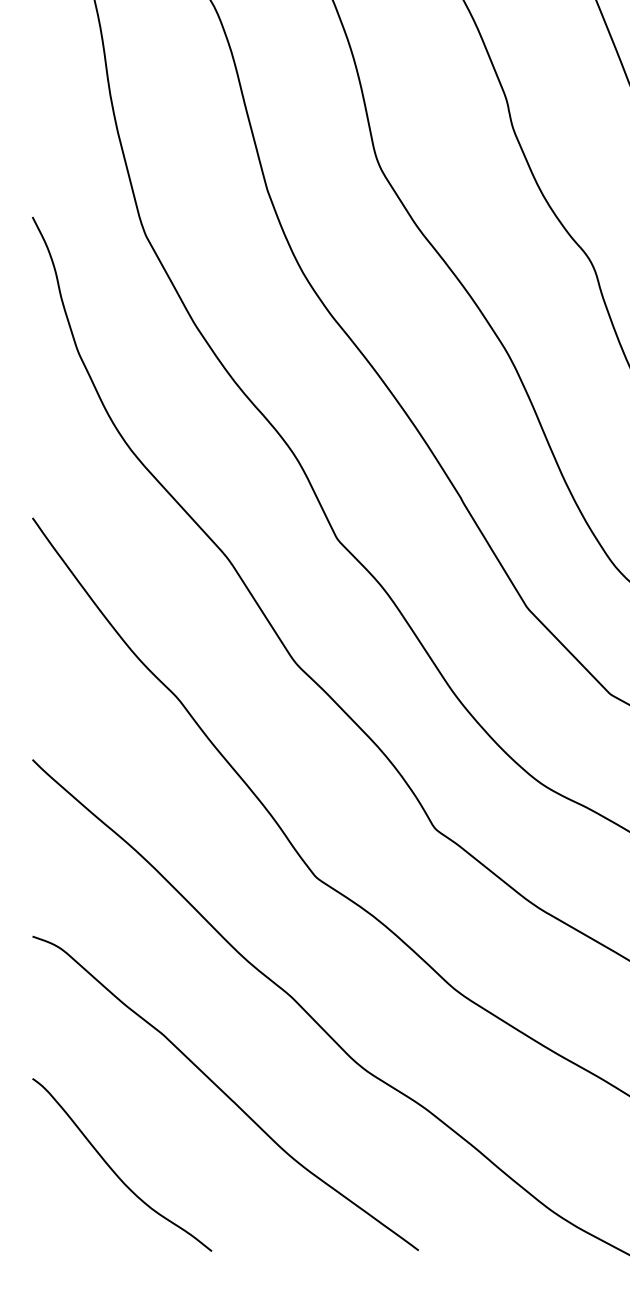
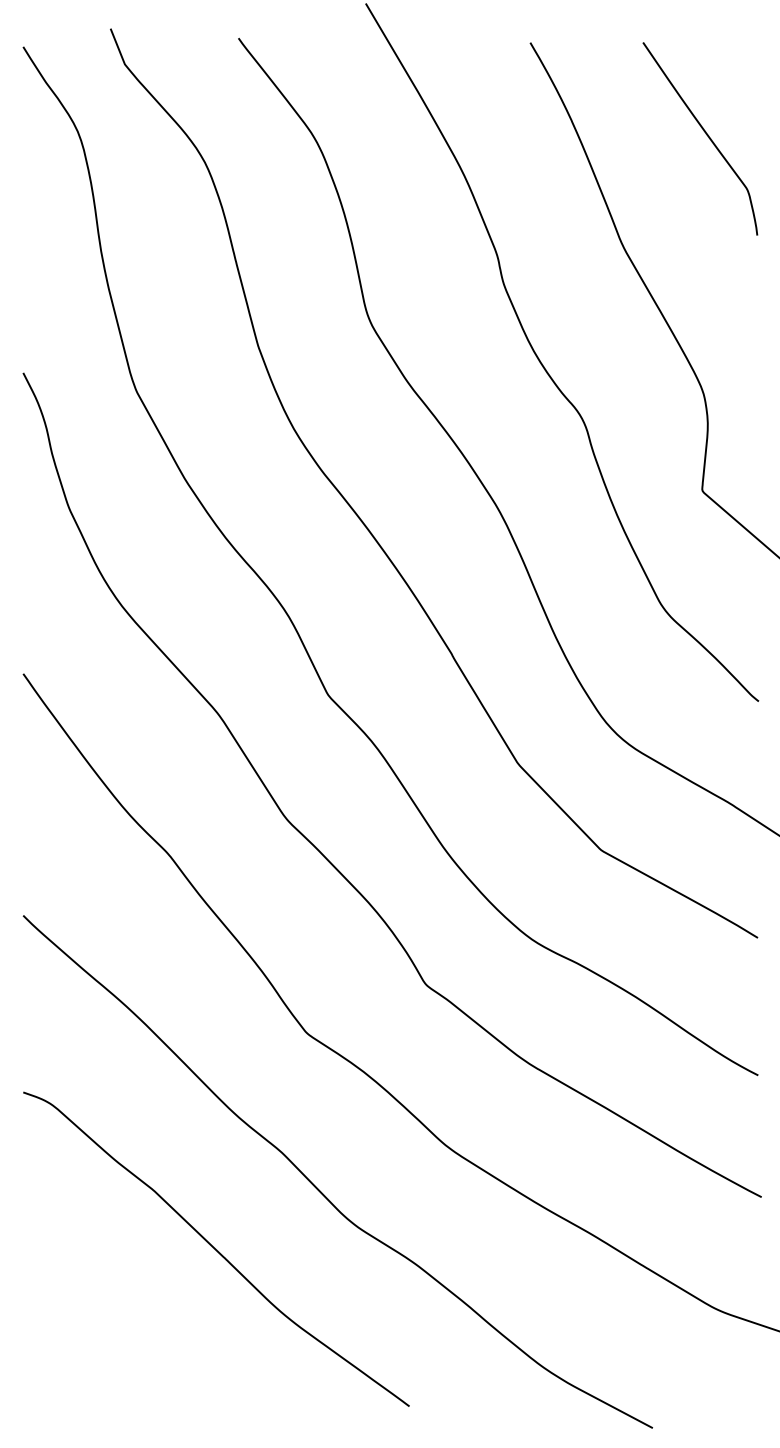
curve: (112, 1168) -> (103, 1324), removed

